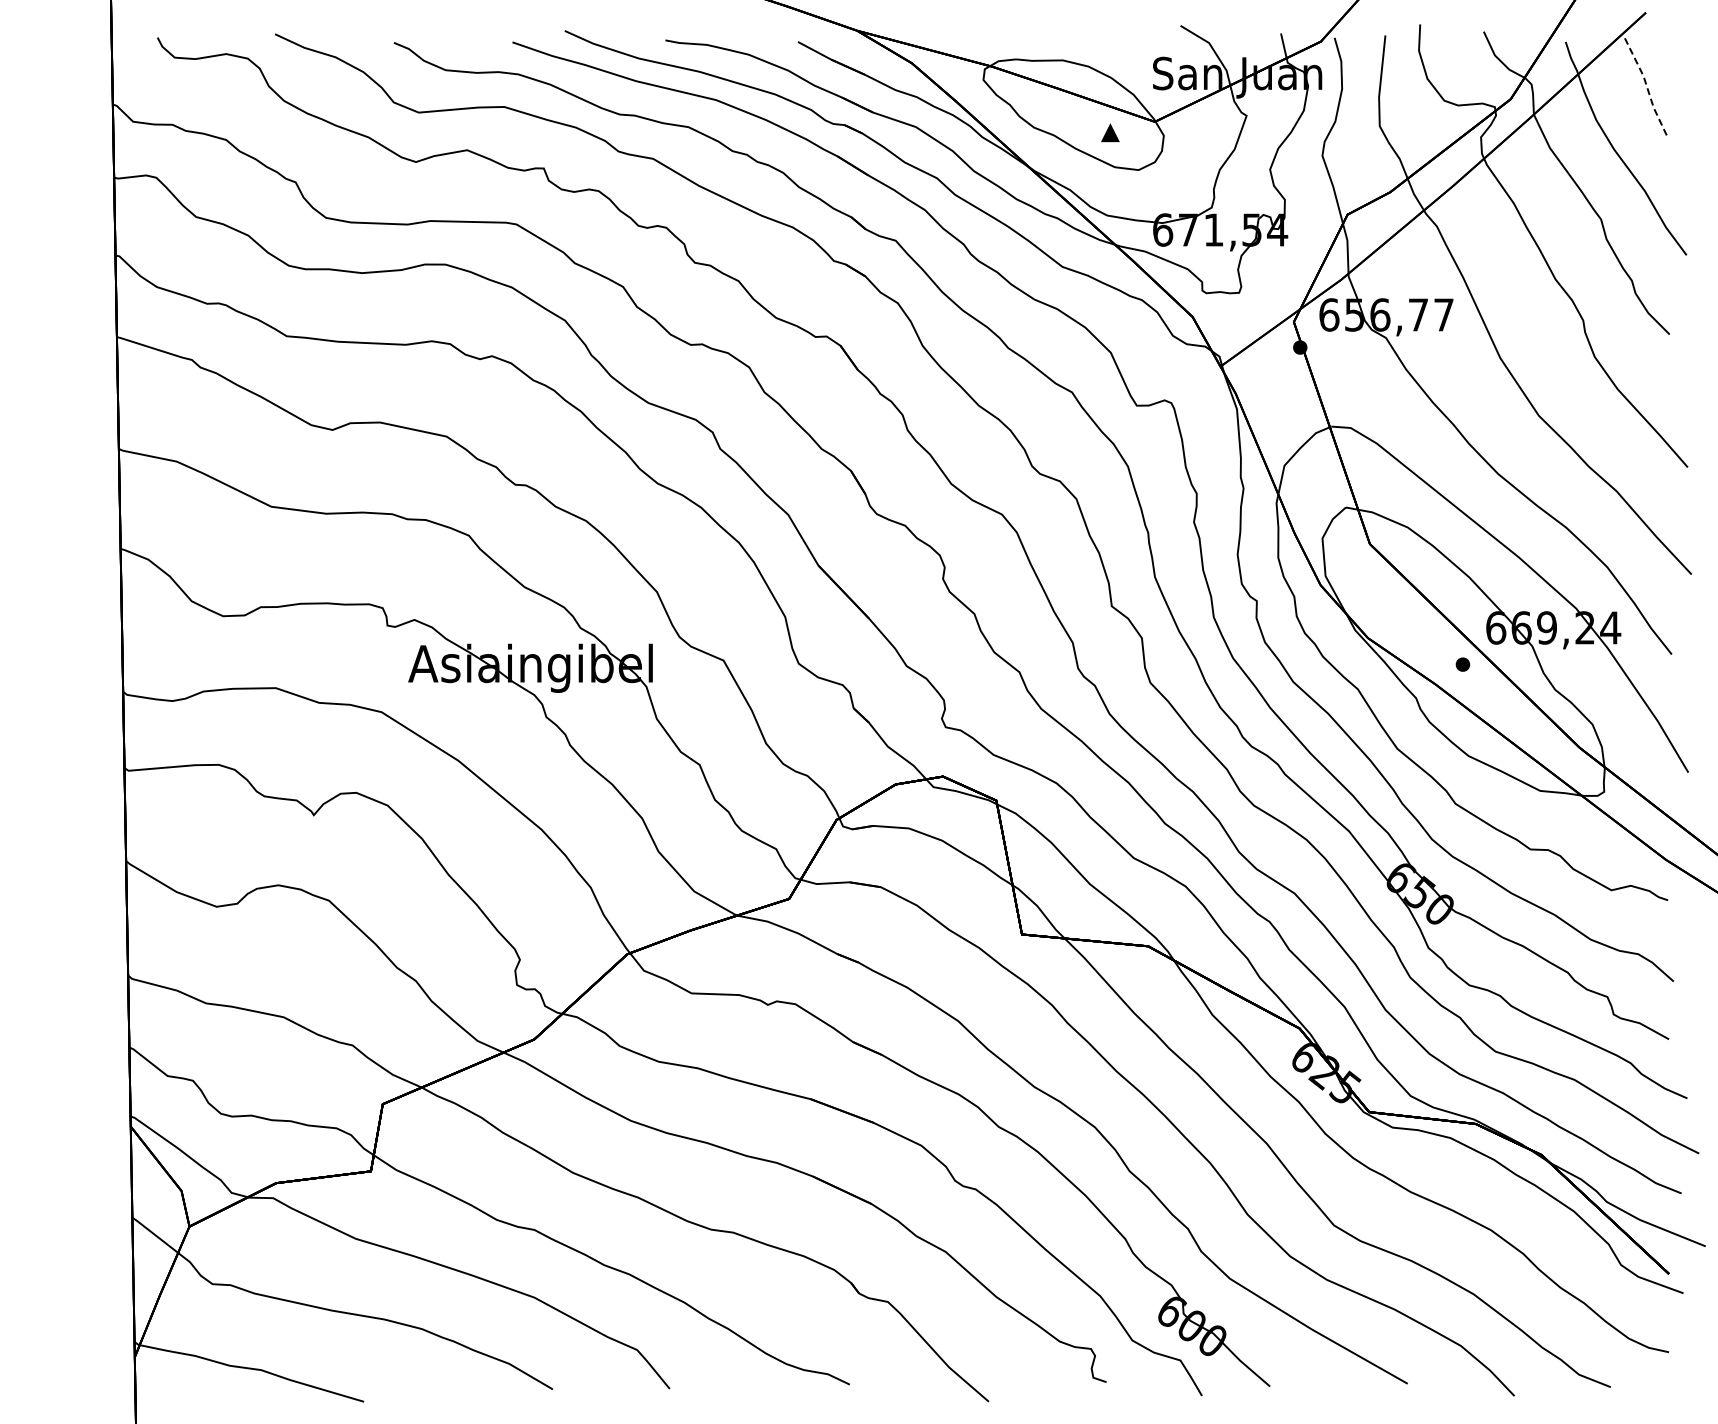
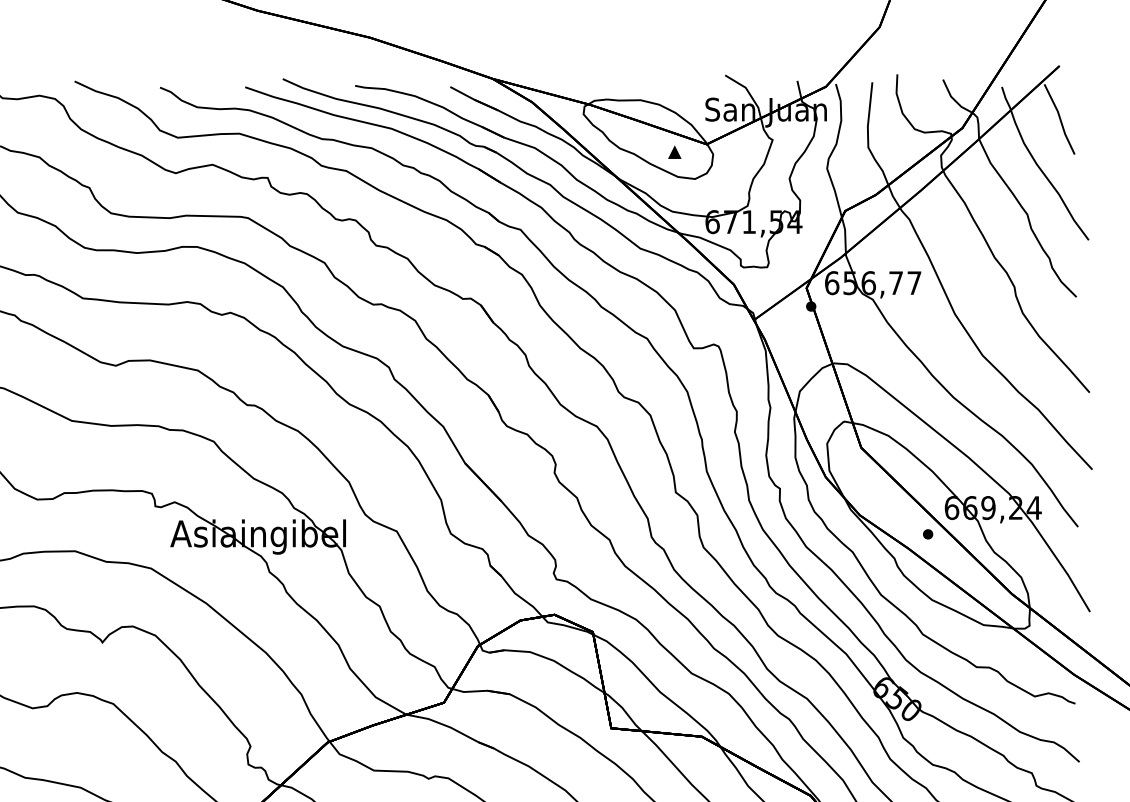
line: (1647, 87) -> (1060, 119), dashed -> solid

